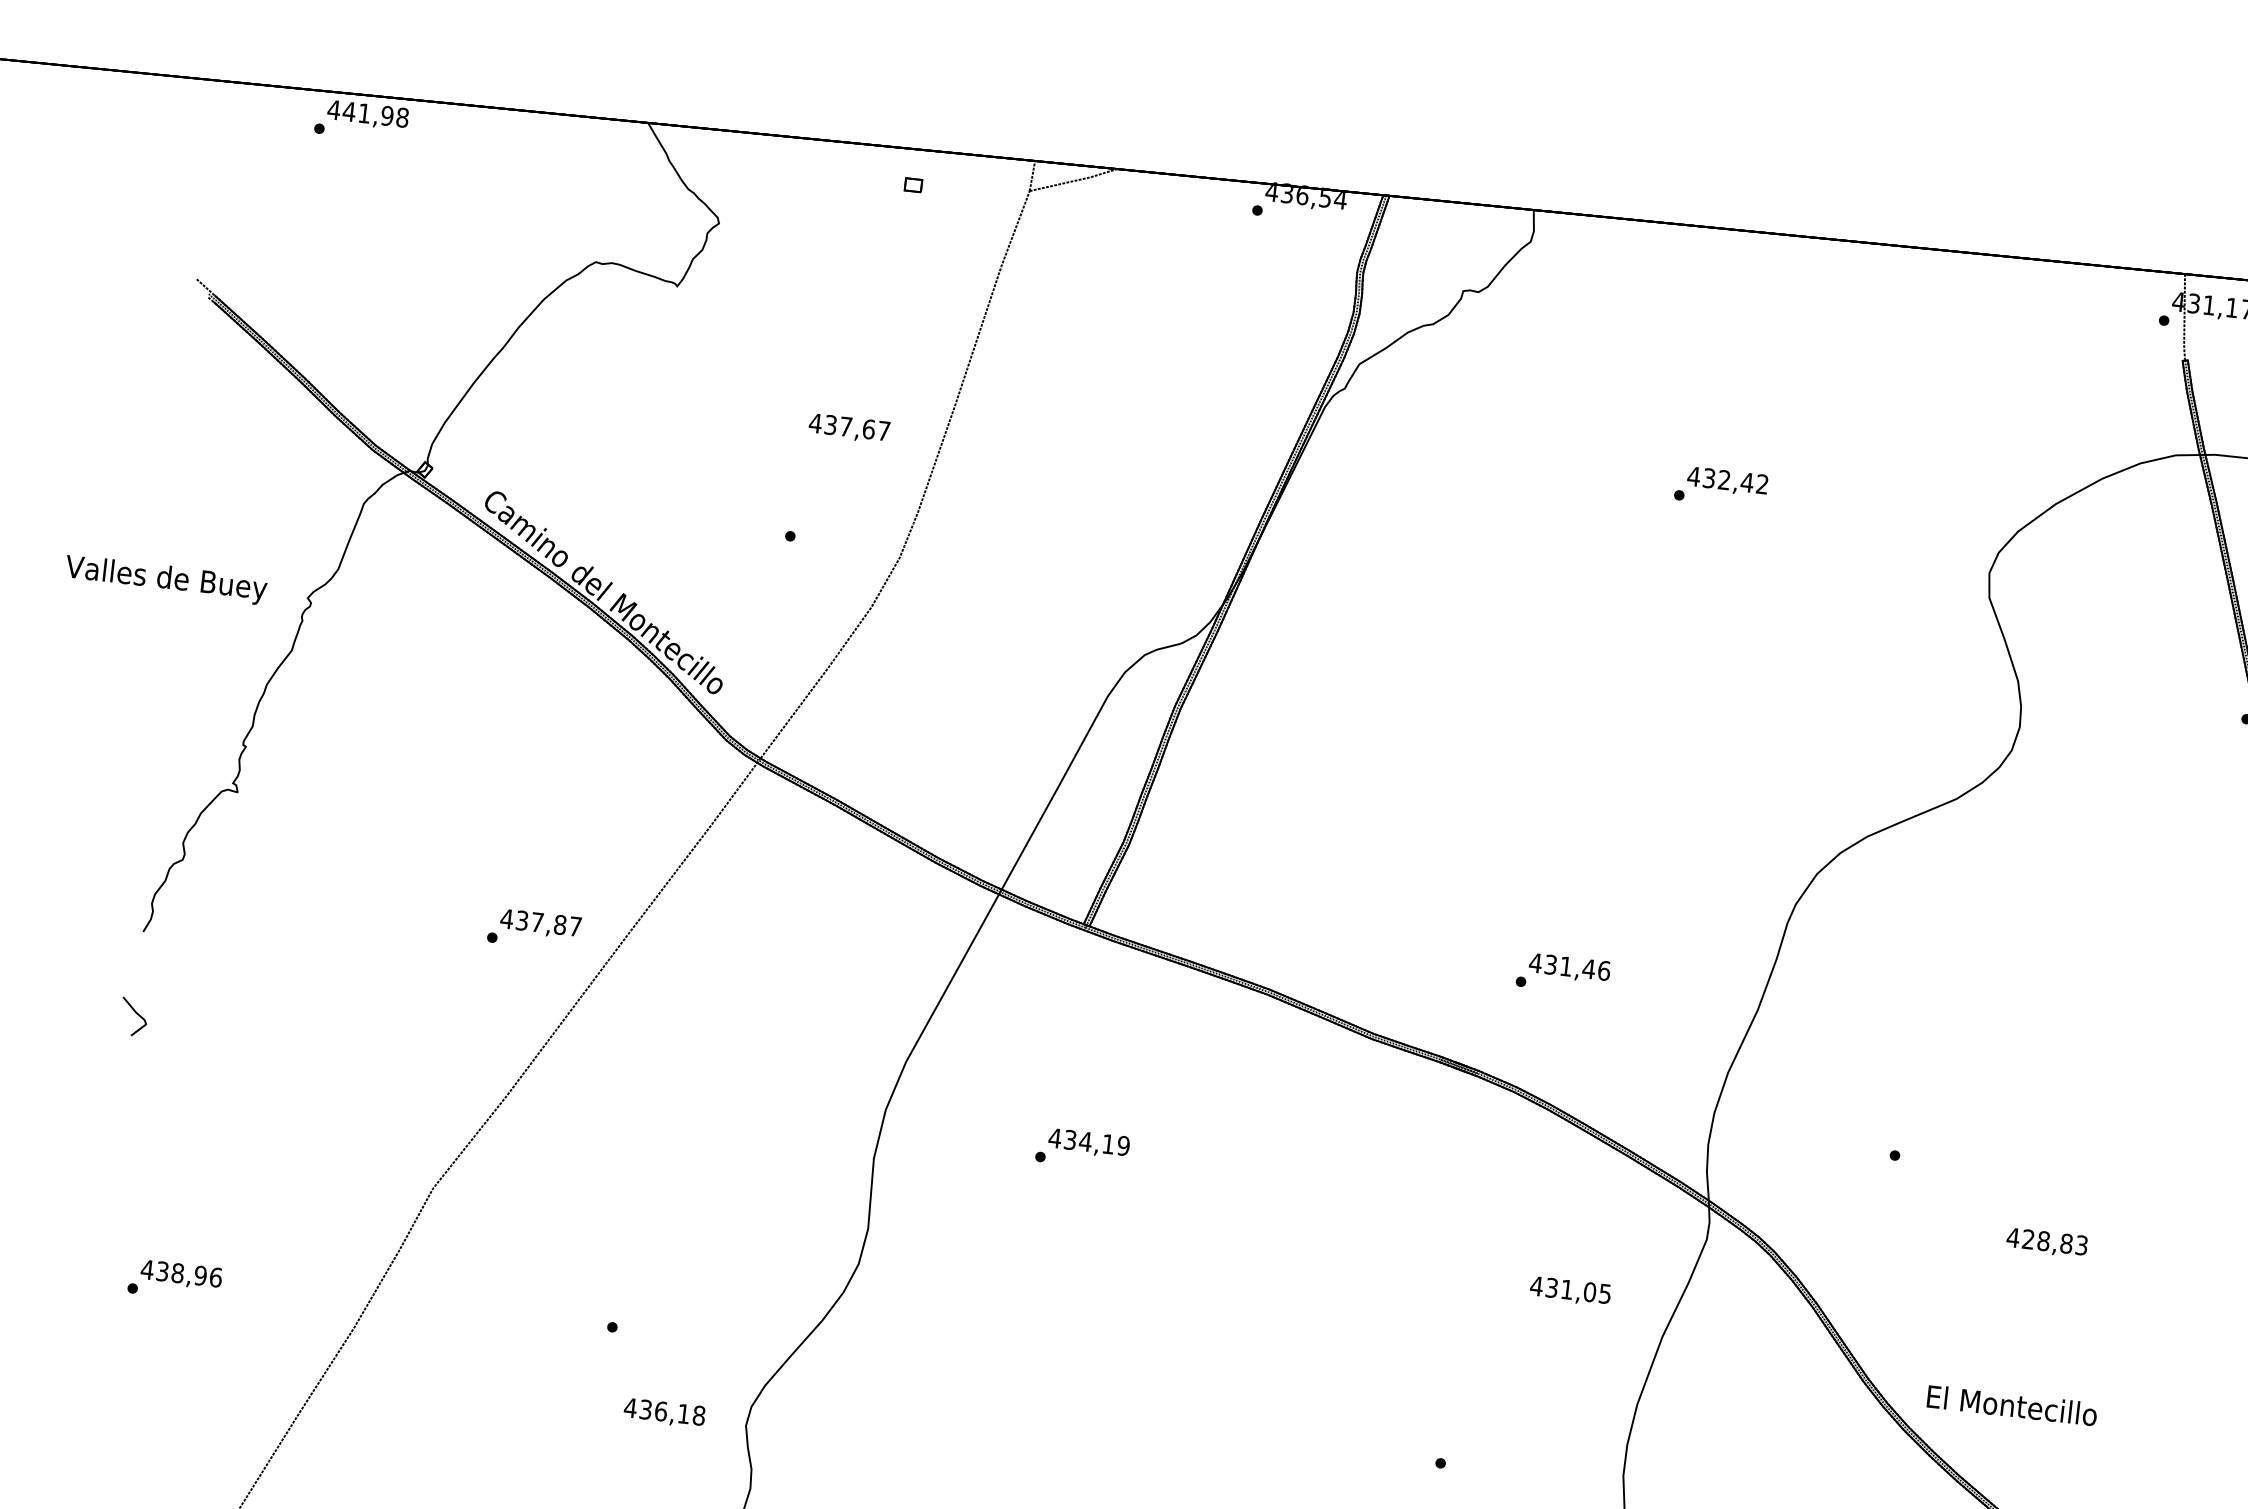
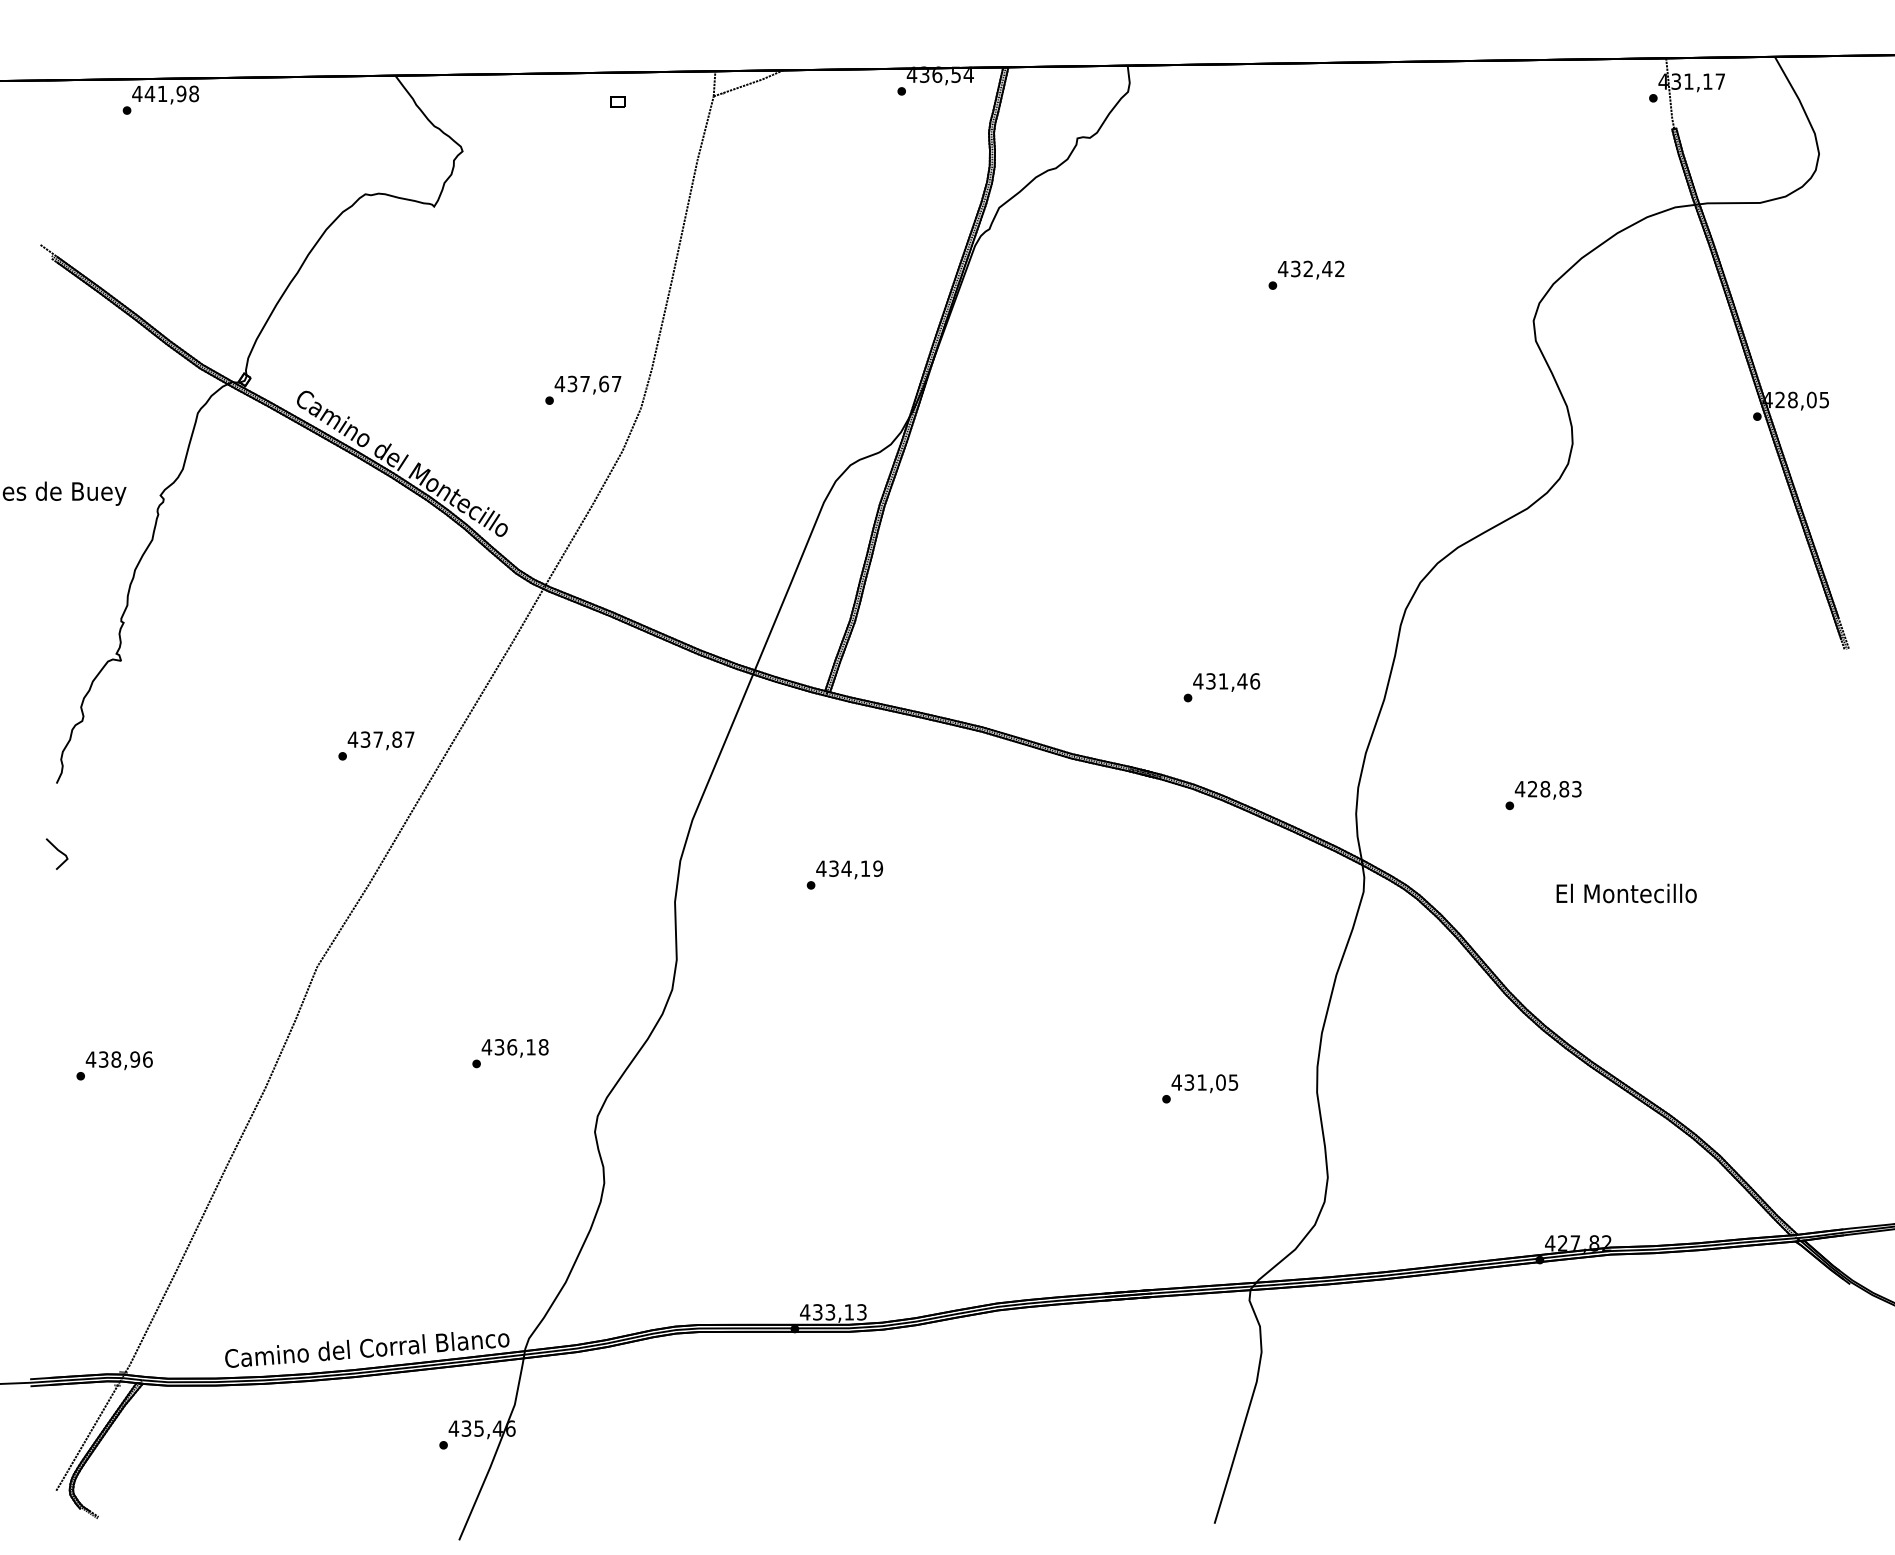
text: (848, 427) -> (587, 384), moved
text: (2046, 1243) -> (1547, 790), moved
text: (1570, 1291) -> (1204, 1083), moved
text: (2012, 1405) -> (1626, 893), moved
text: (663, 1413) -> (514, 1048), moved

